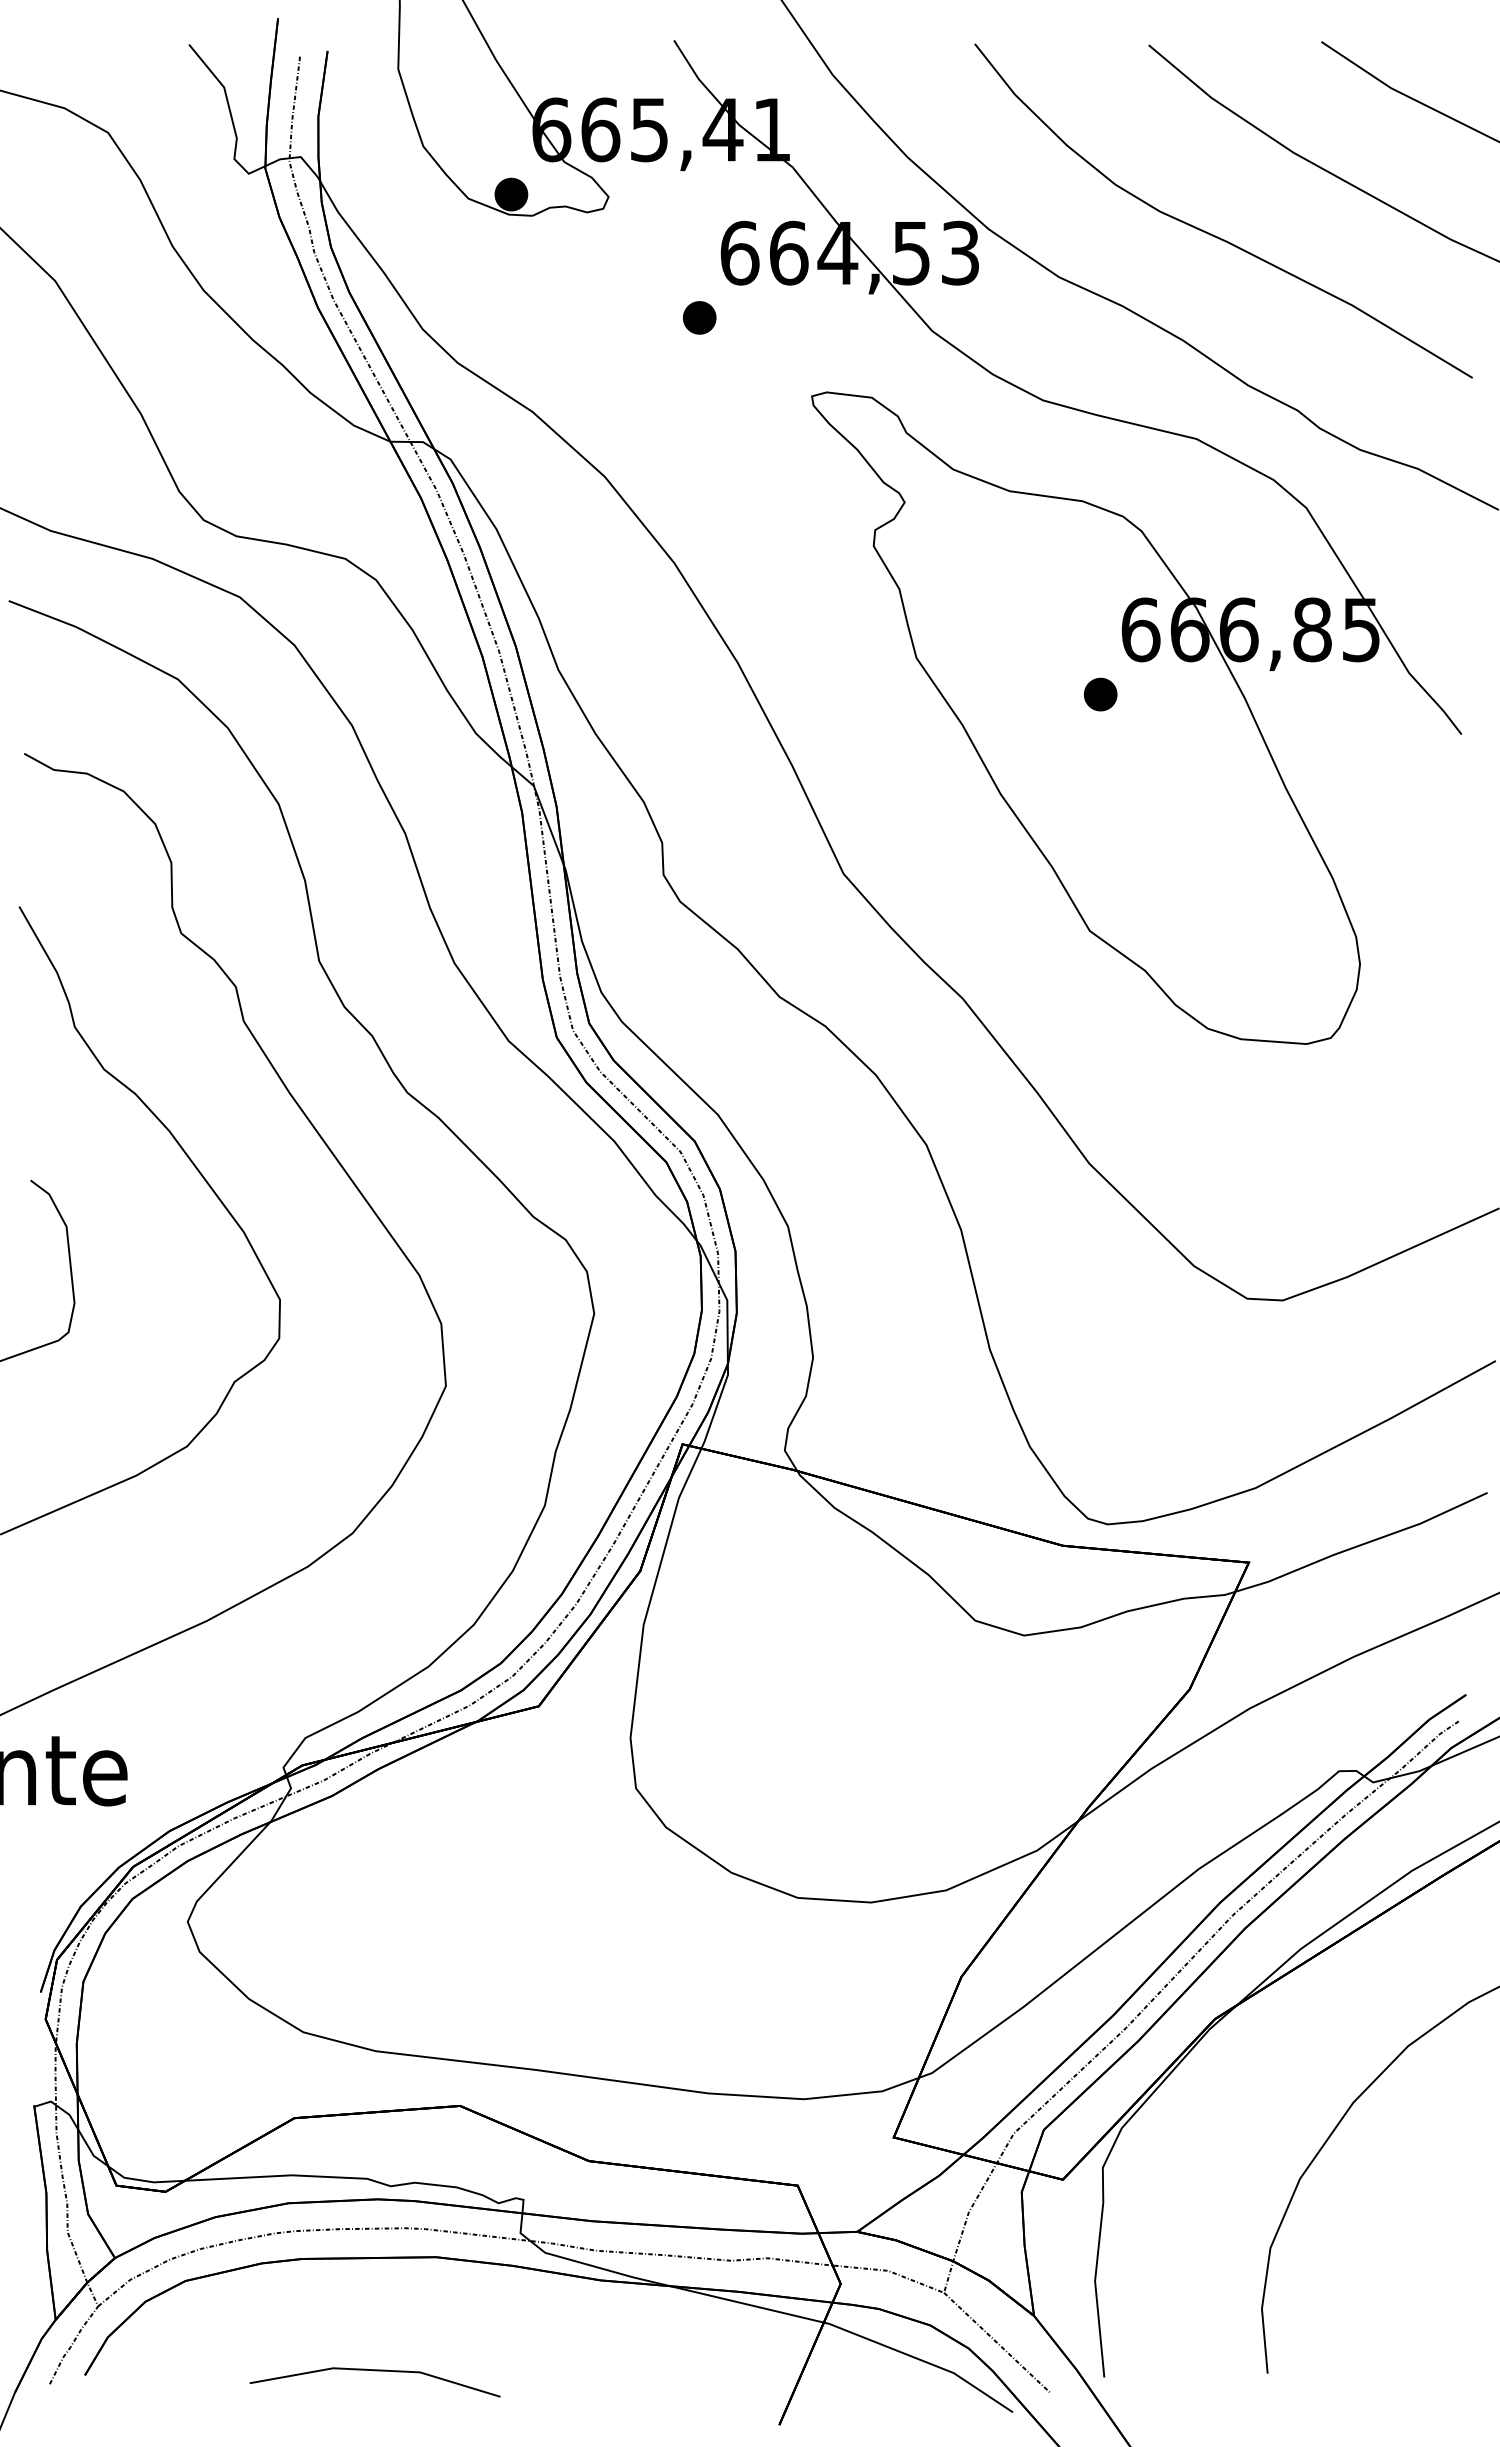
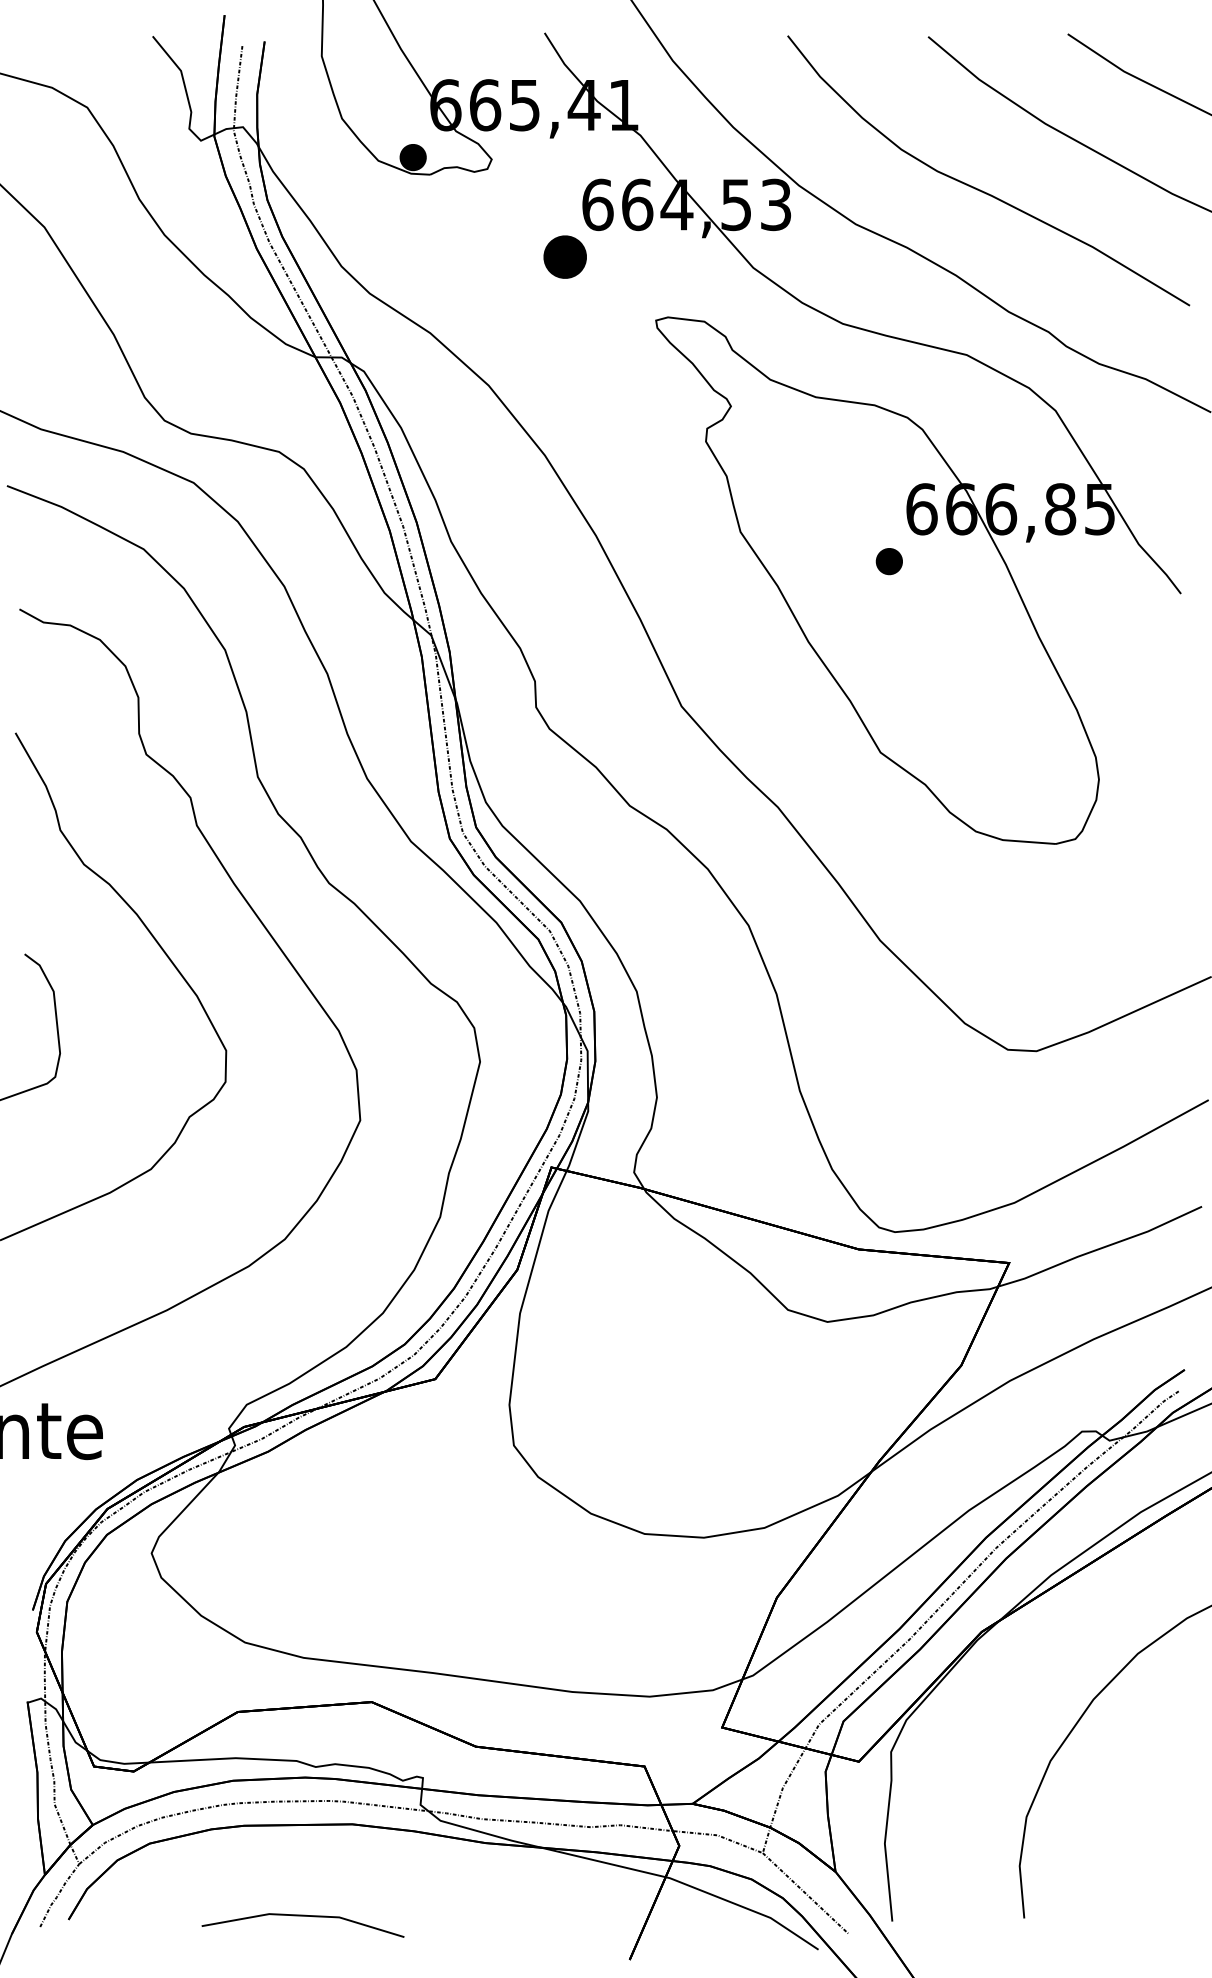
part: (699, 317) -> (565, 256), size x1.6

